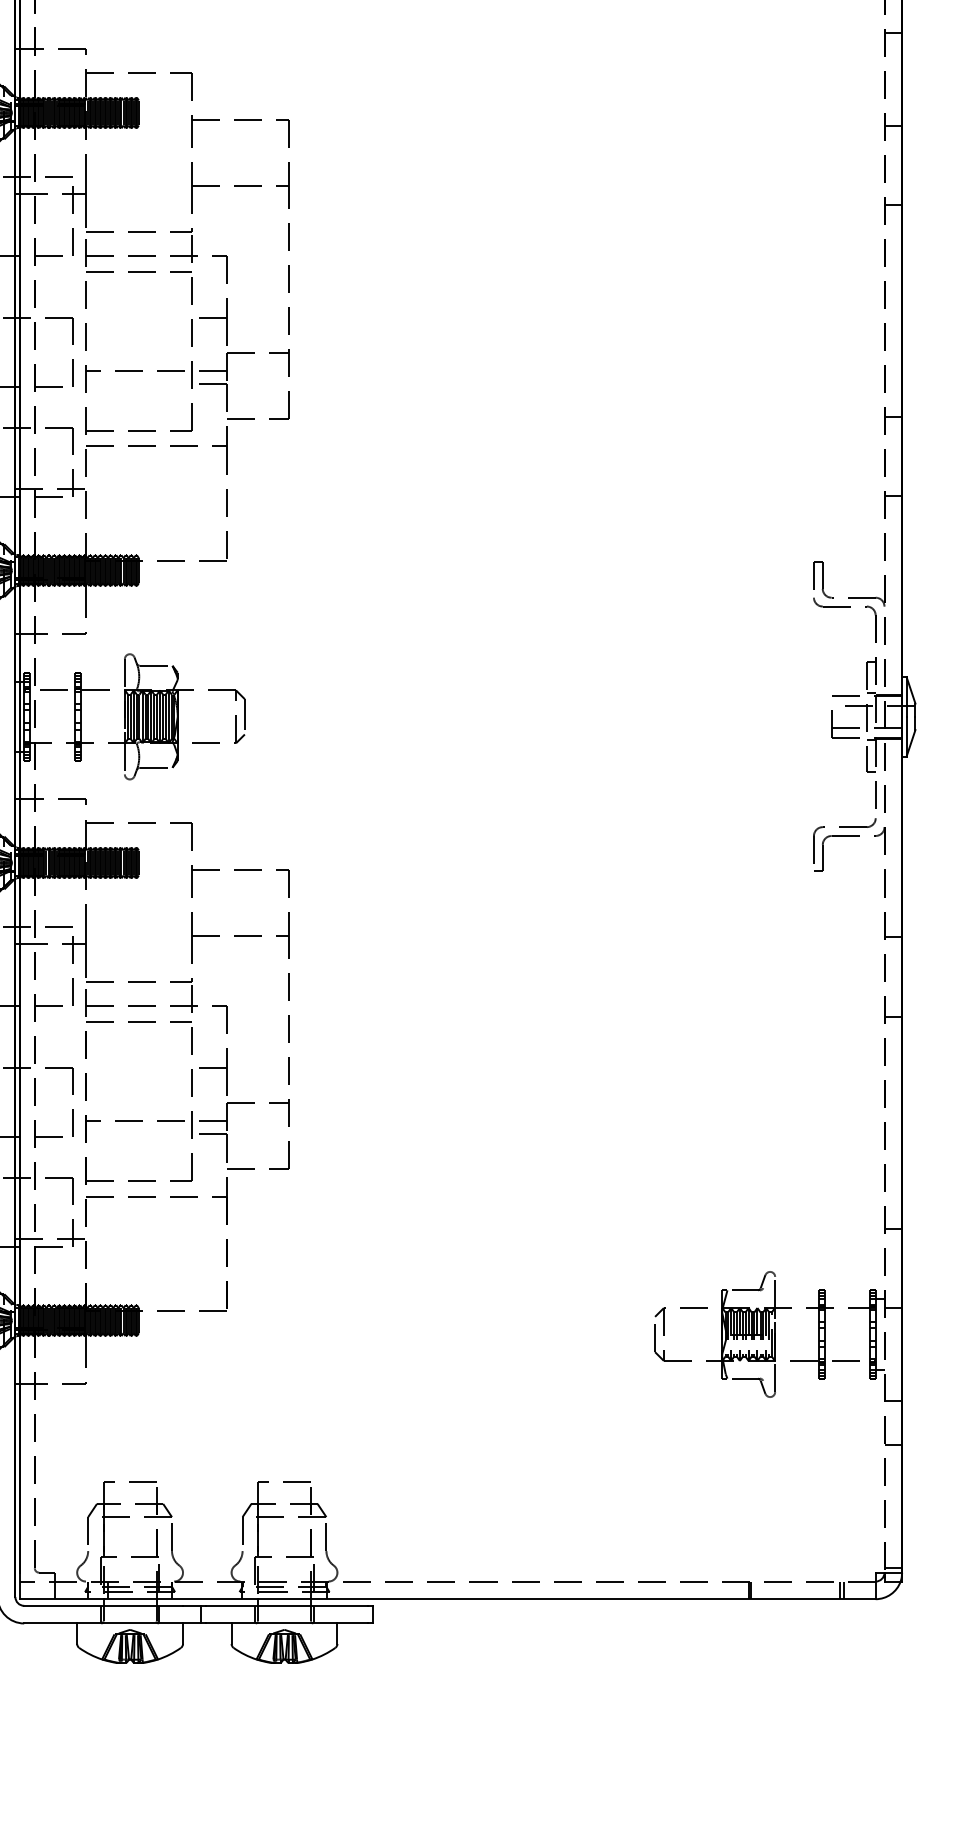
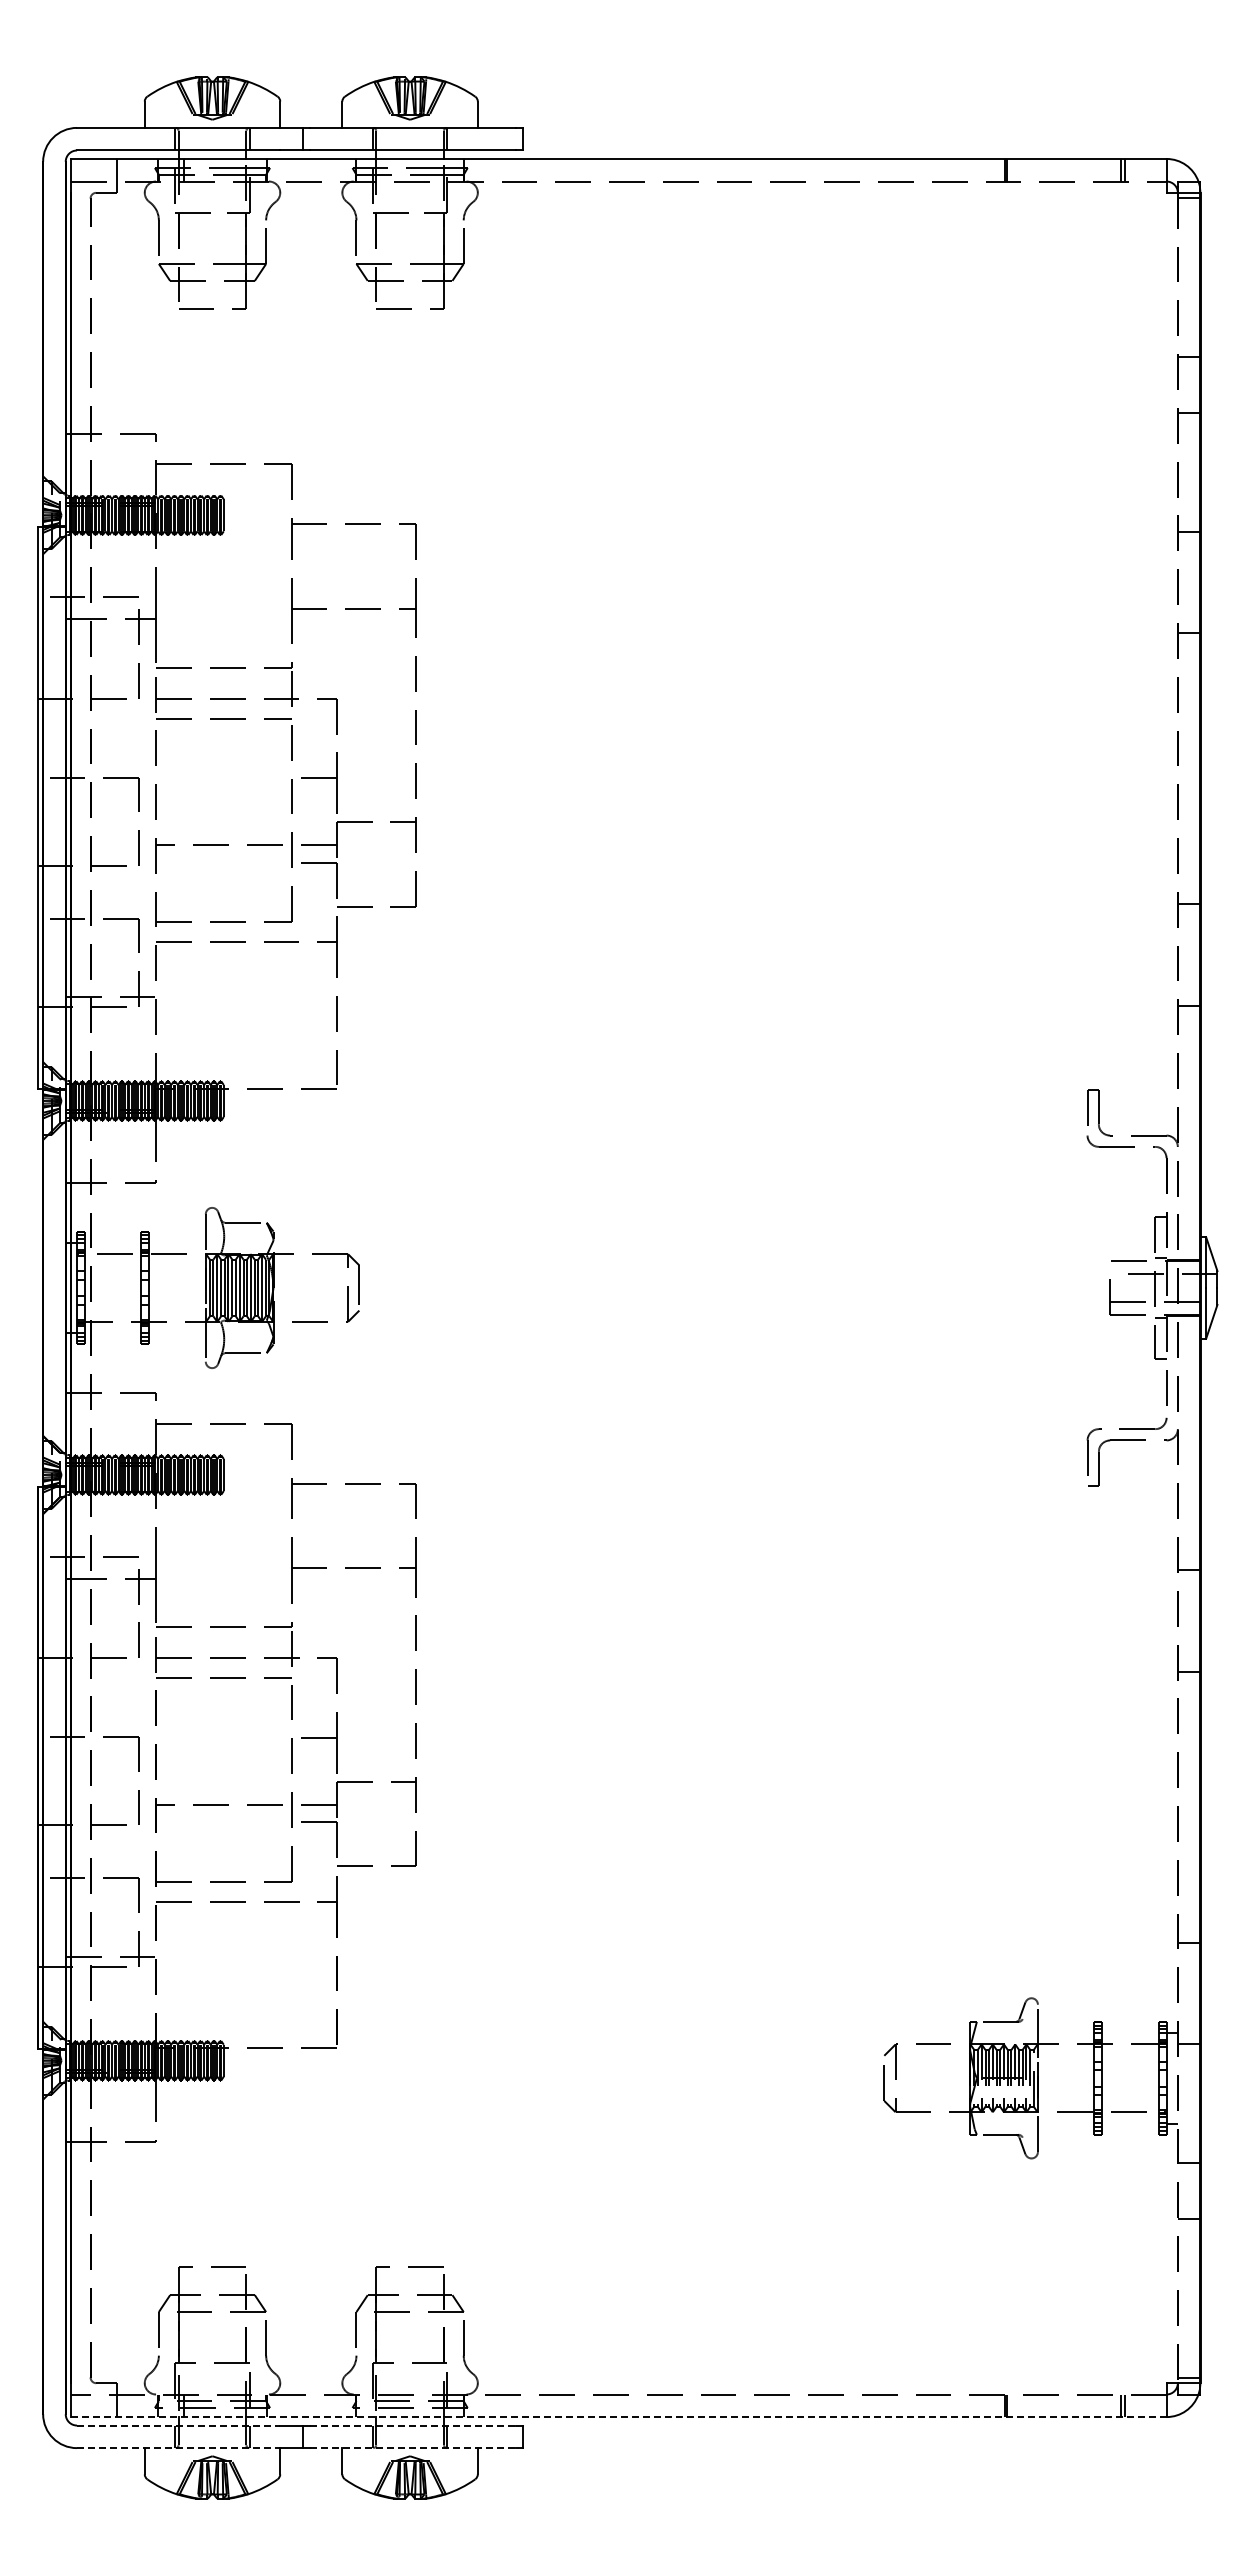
line: (447, 1599) -> (618, 2417), solid -> dashed
line: (103, 1605) -> (178, 2425), solid -> dashed
line: (287, 1605) -> (413, 2425), solid -> dashed
line: (103, 1623) -> (178, 2448), solid -> dashed
line: (287, 1623) -> (413, 2448), solid -> dashed

